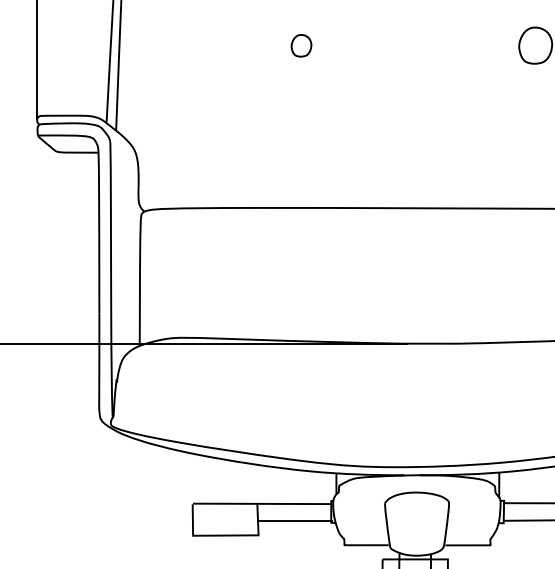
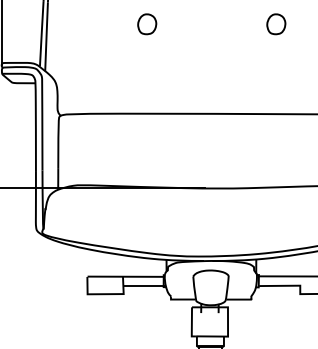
part: (301, 46) -> (147, 24), size x1.67

